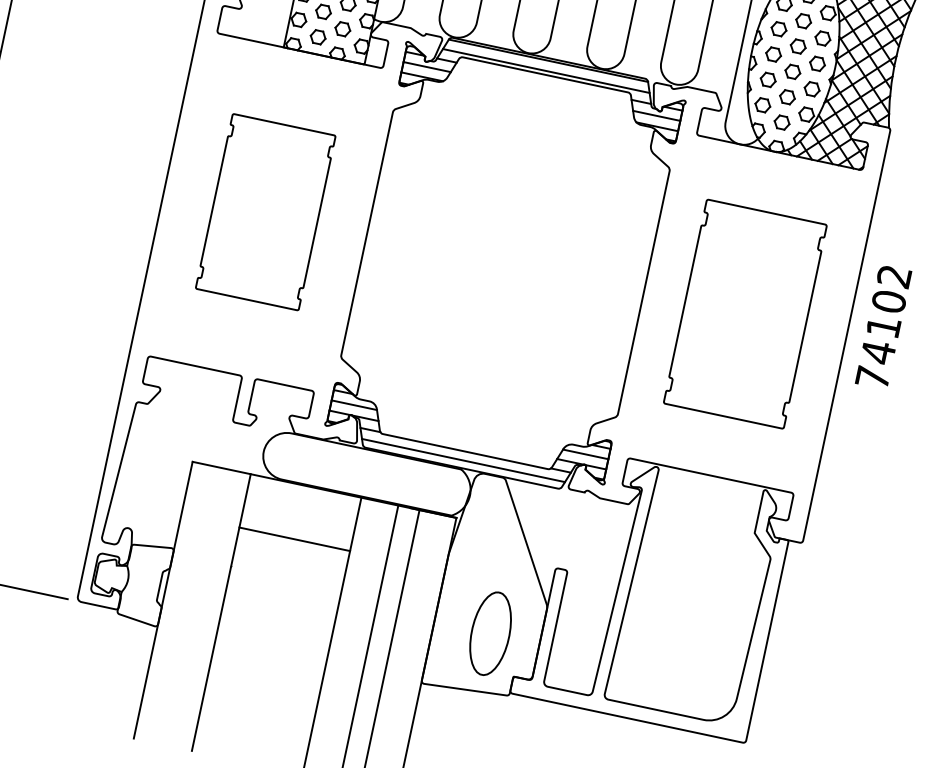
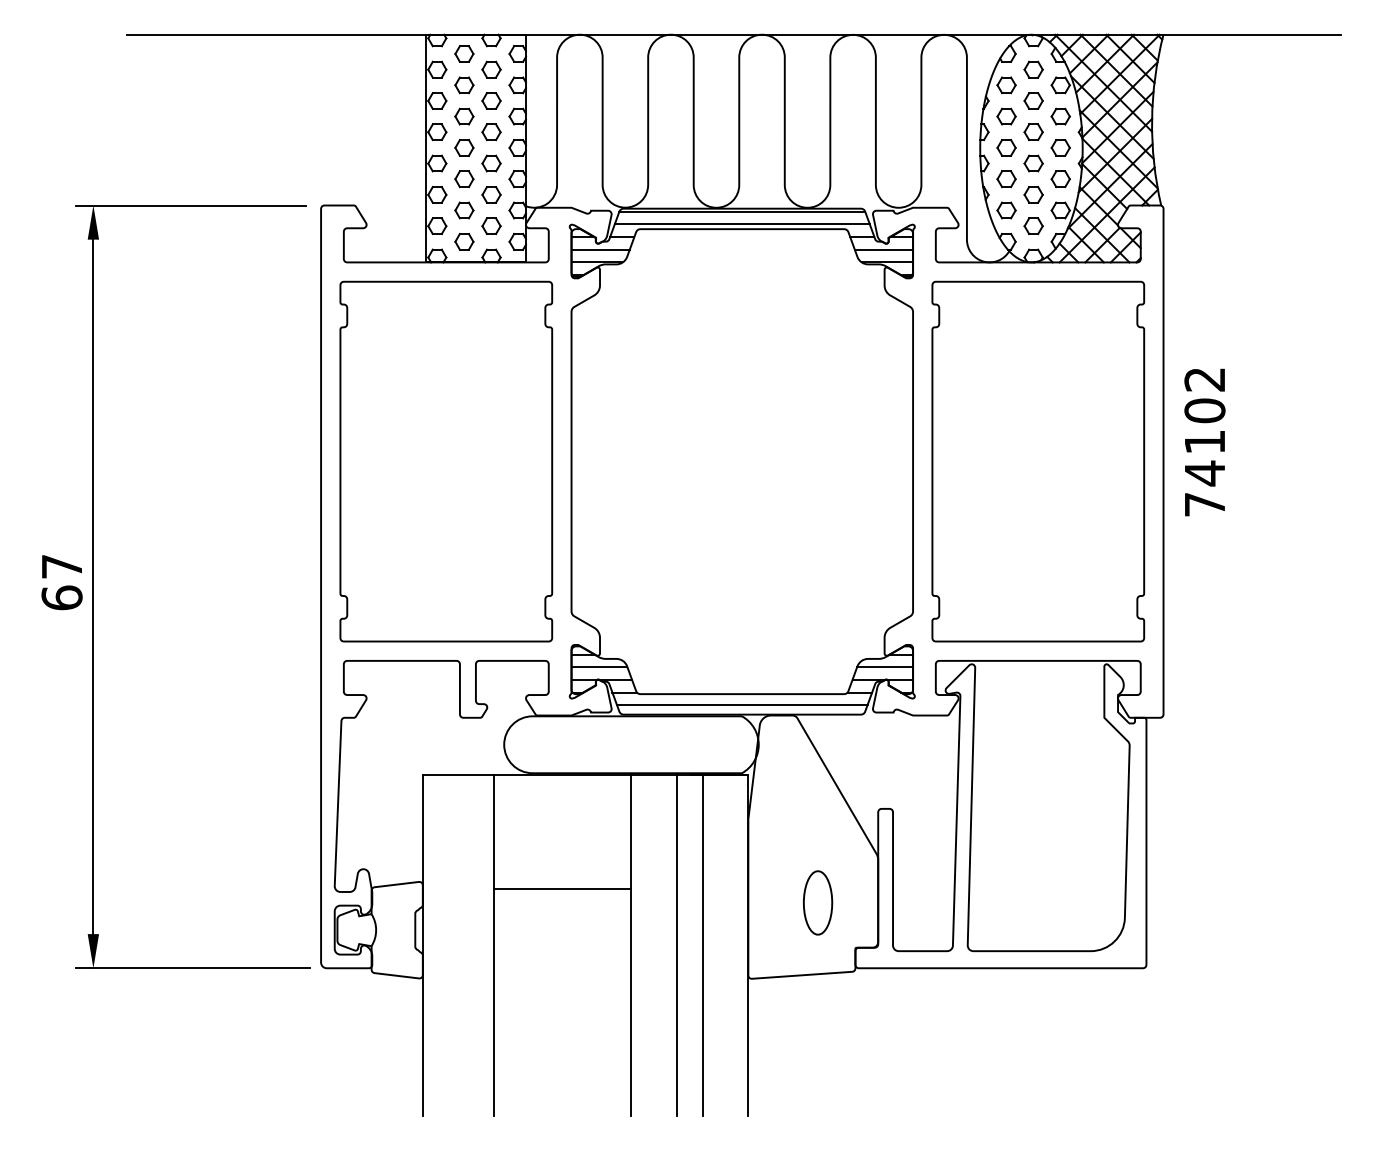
part: (265, 212) -> (446, 461), size x1.67
part: (745, 314) -> (1038, 461), size x1.43
line: (294, 539) -> (562, 888), moved
part: (491, 633) -> (818, 902), size x0.62

